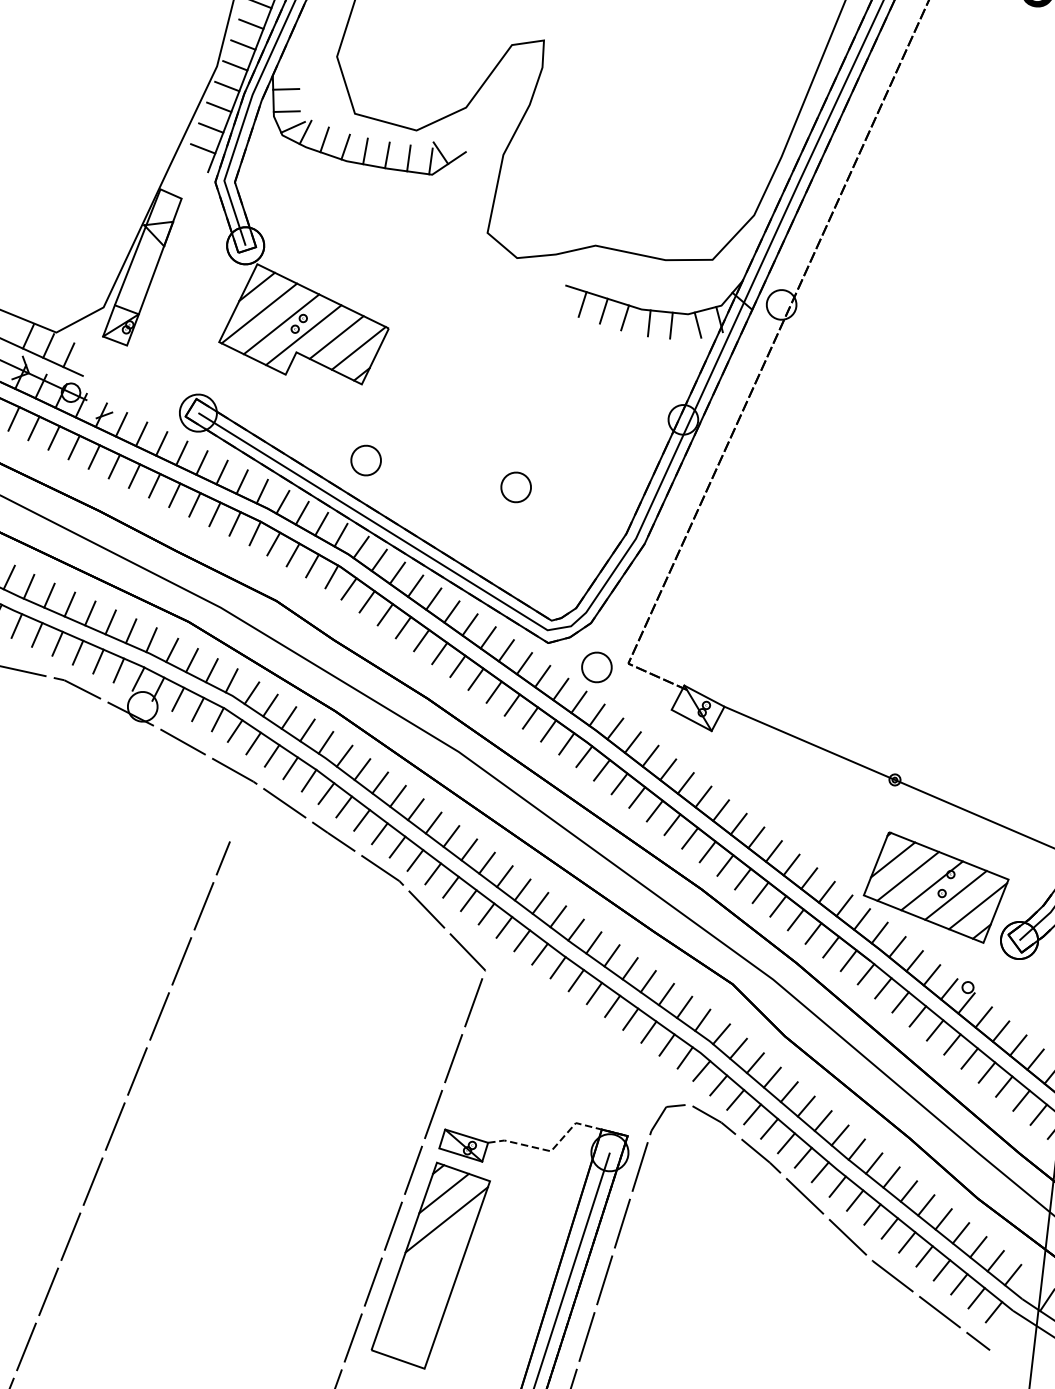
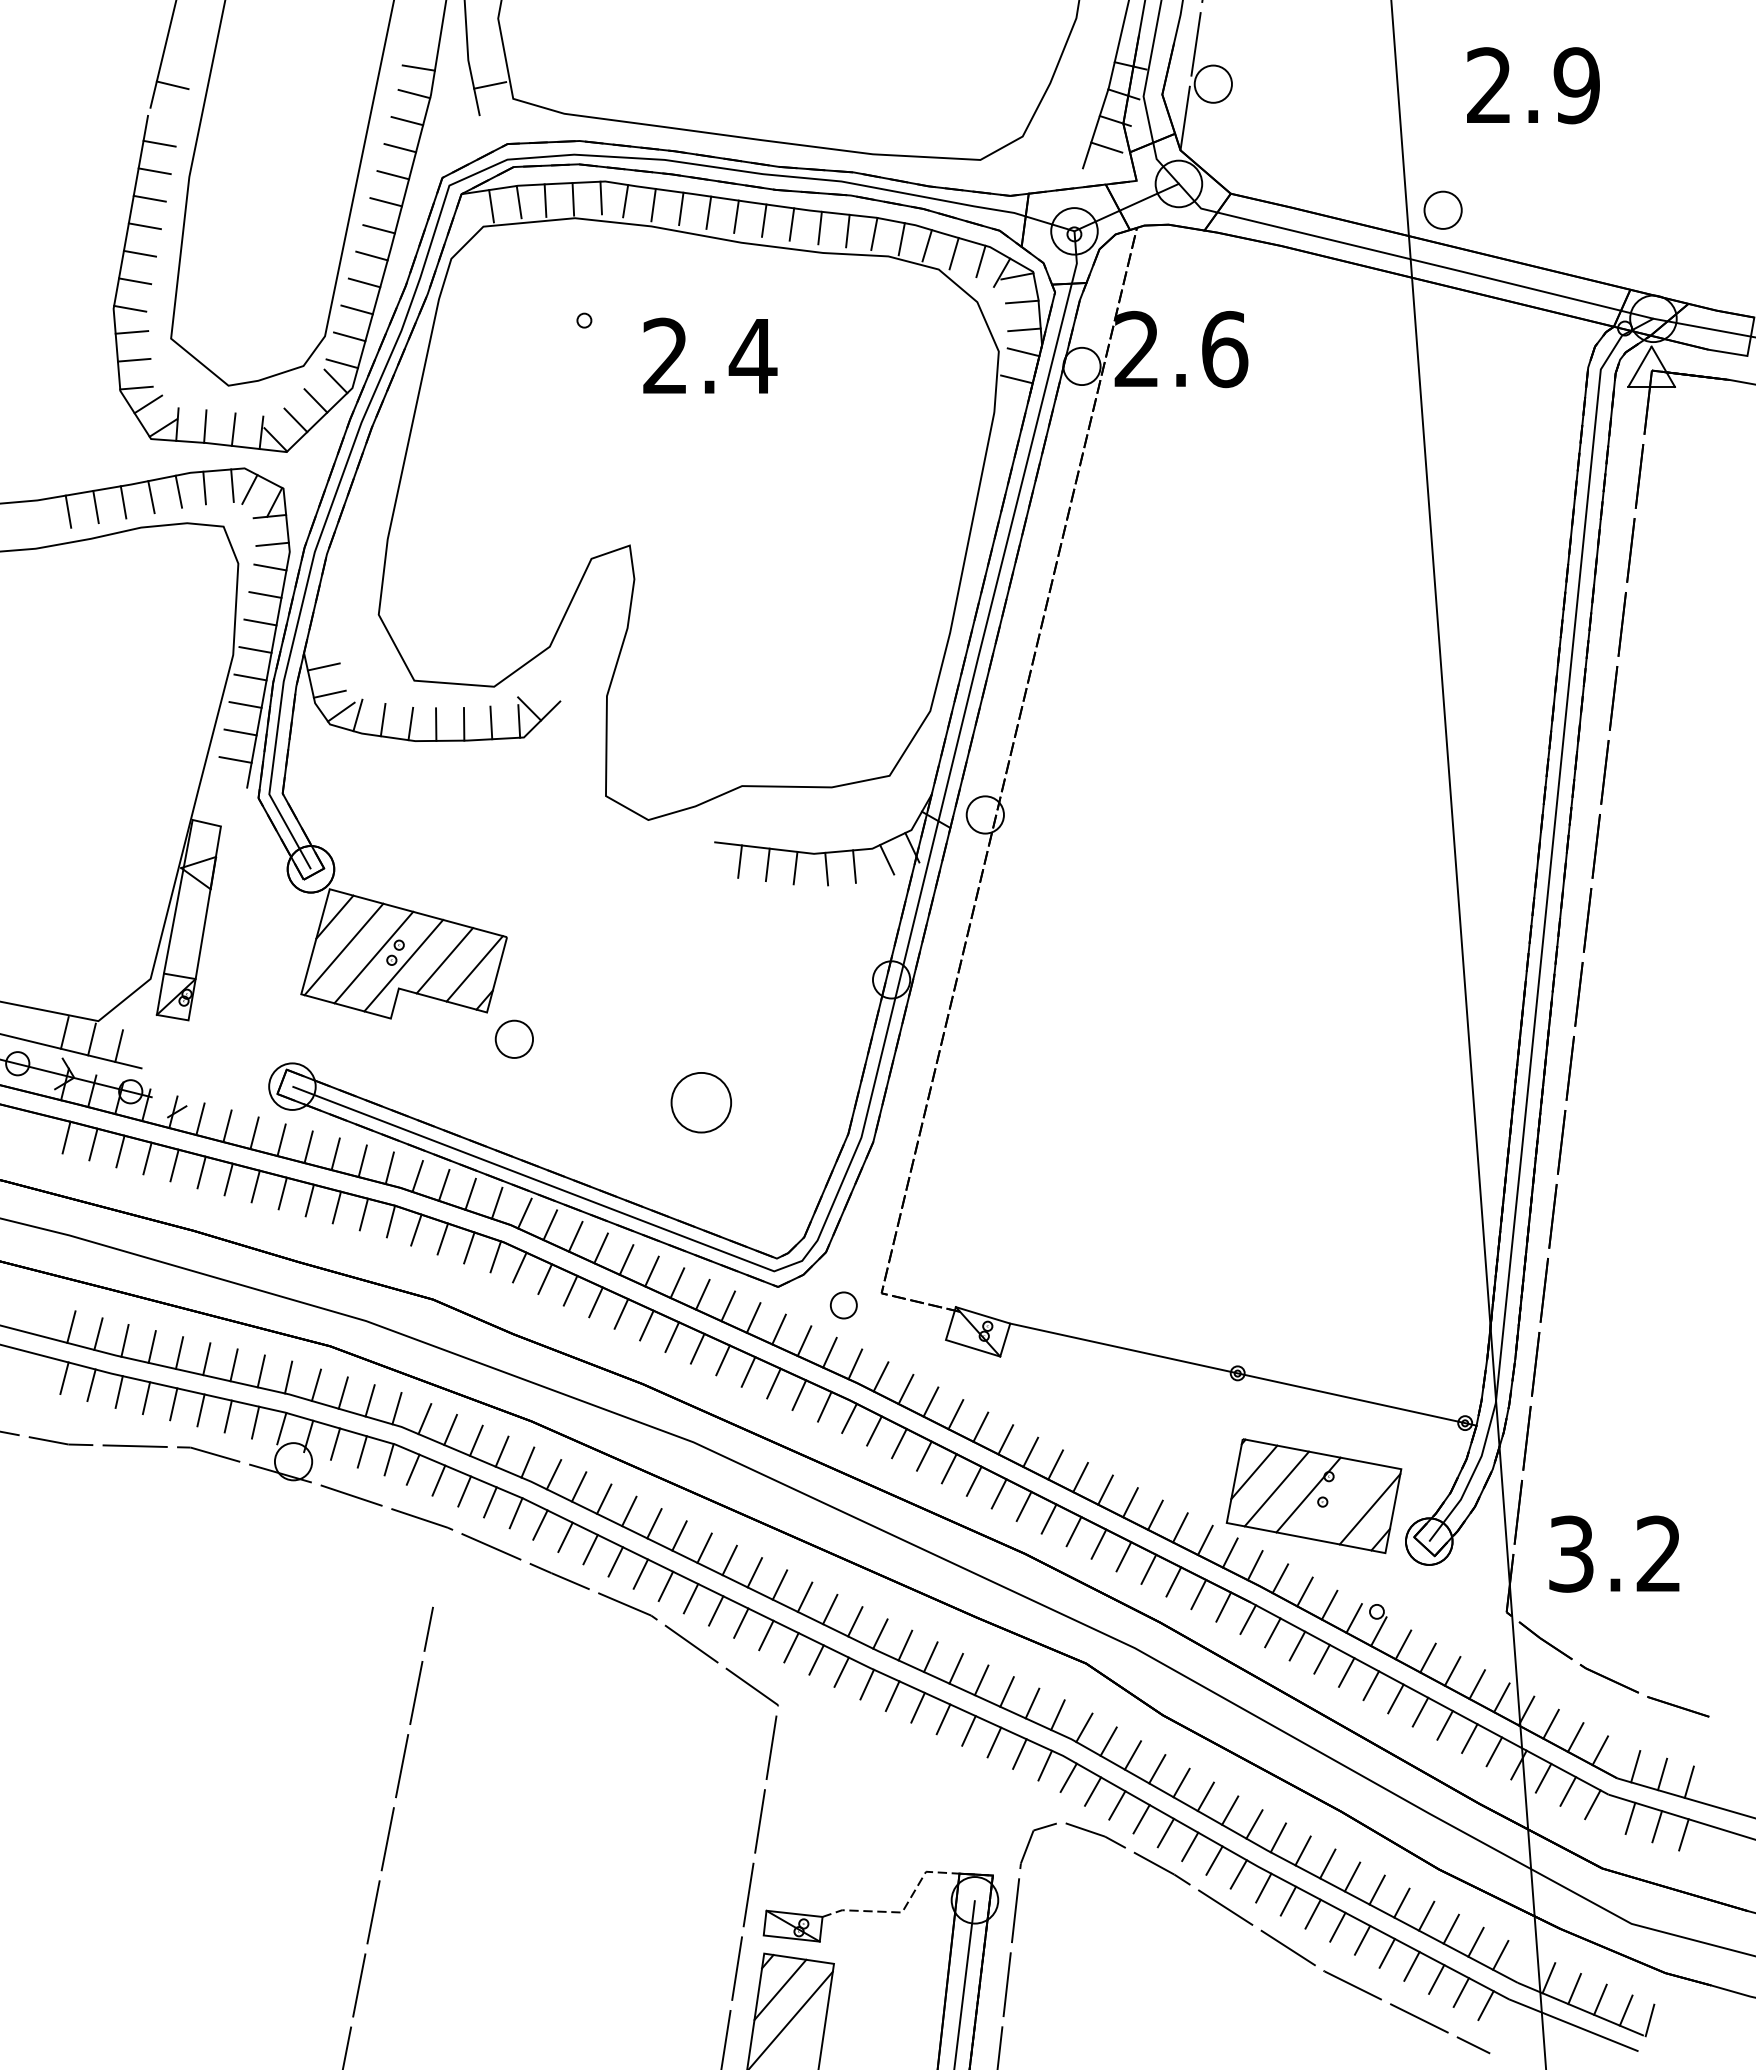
part: (365, 459) -> (513, 1038), moved
part: (516, 487) -> (701, 1102), size x1.6
part: (596, 667) -> (843, 1305), size x0.7
line: (956, 894) -> (1340, 1500), removed

